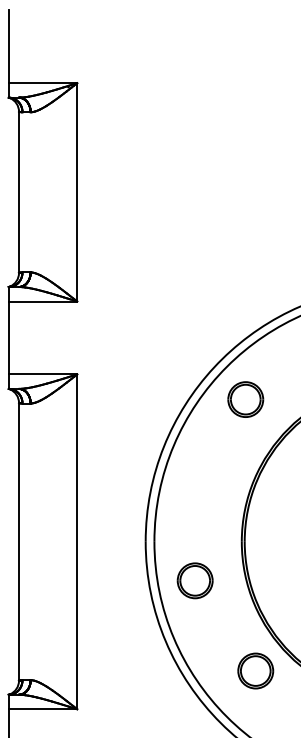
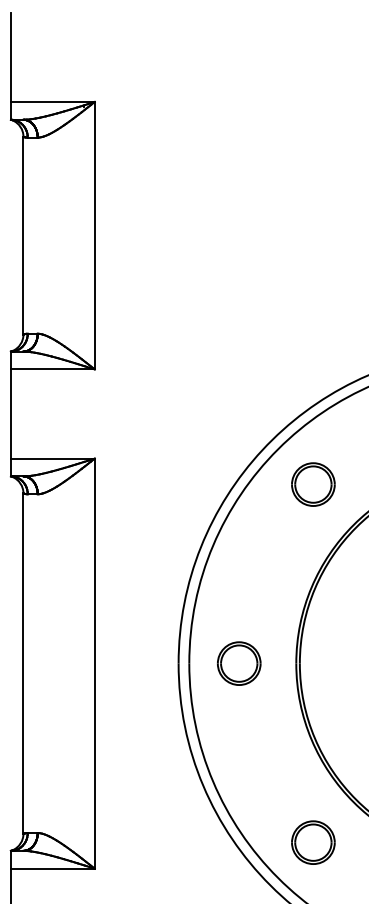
part: (245, 399) -> (313, 484), moved
part: (194, 580) -> (238, 663), moved
part: (255, 670) -> (313, 842), moved

